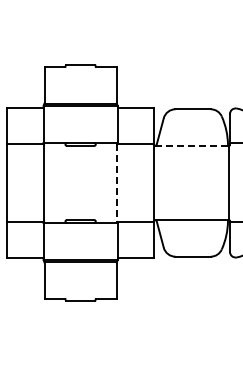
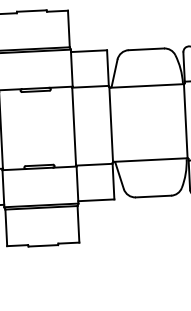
line: (192, 145) -> (147, 85), dashed -> solid
line: (117, 183) -> (74, 127), dashed -> solid

